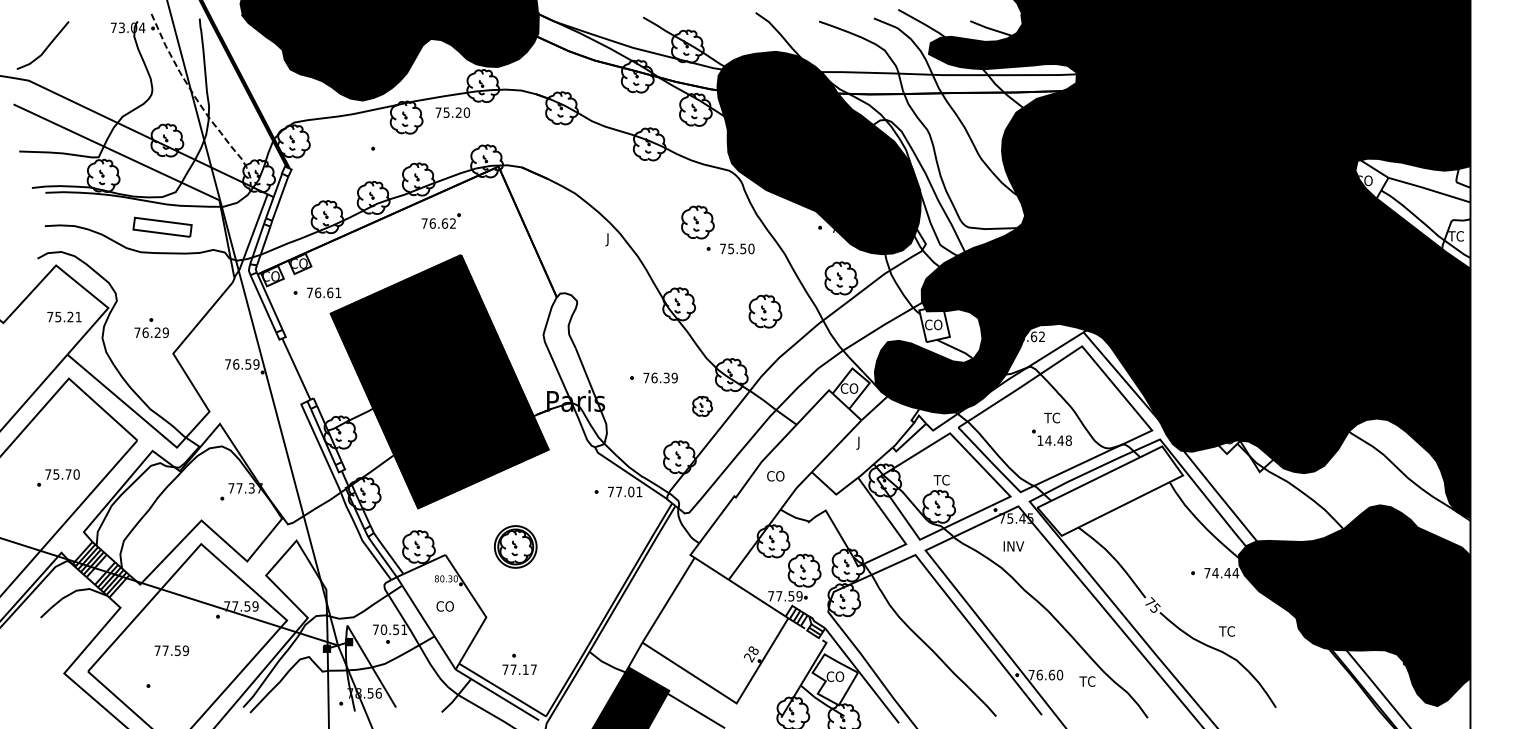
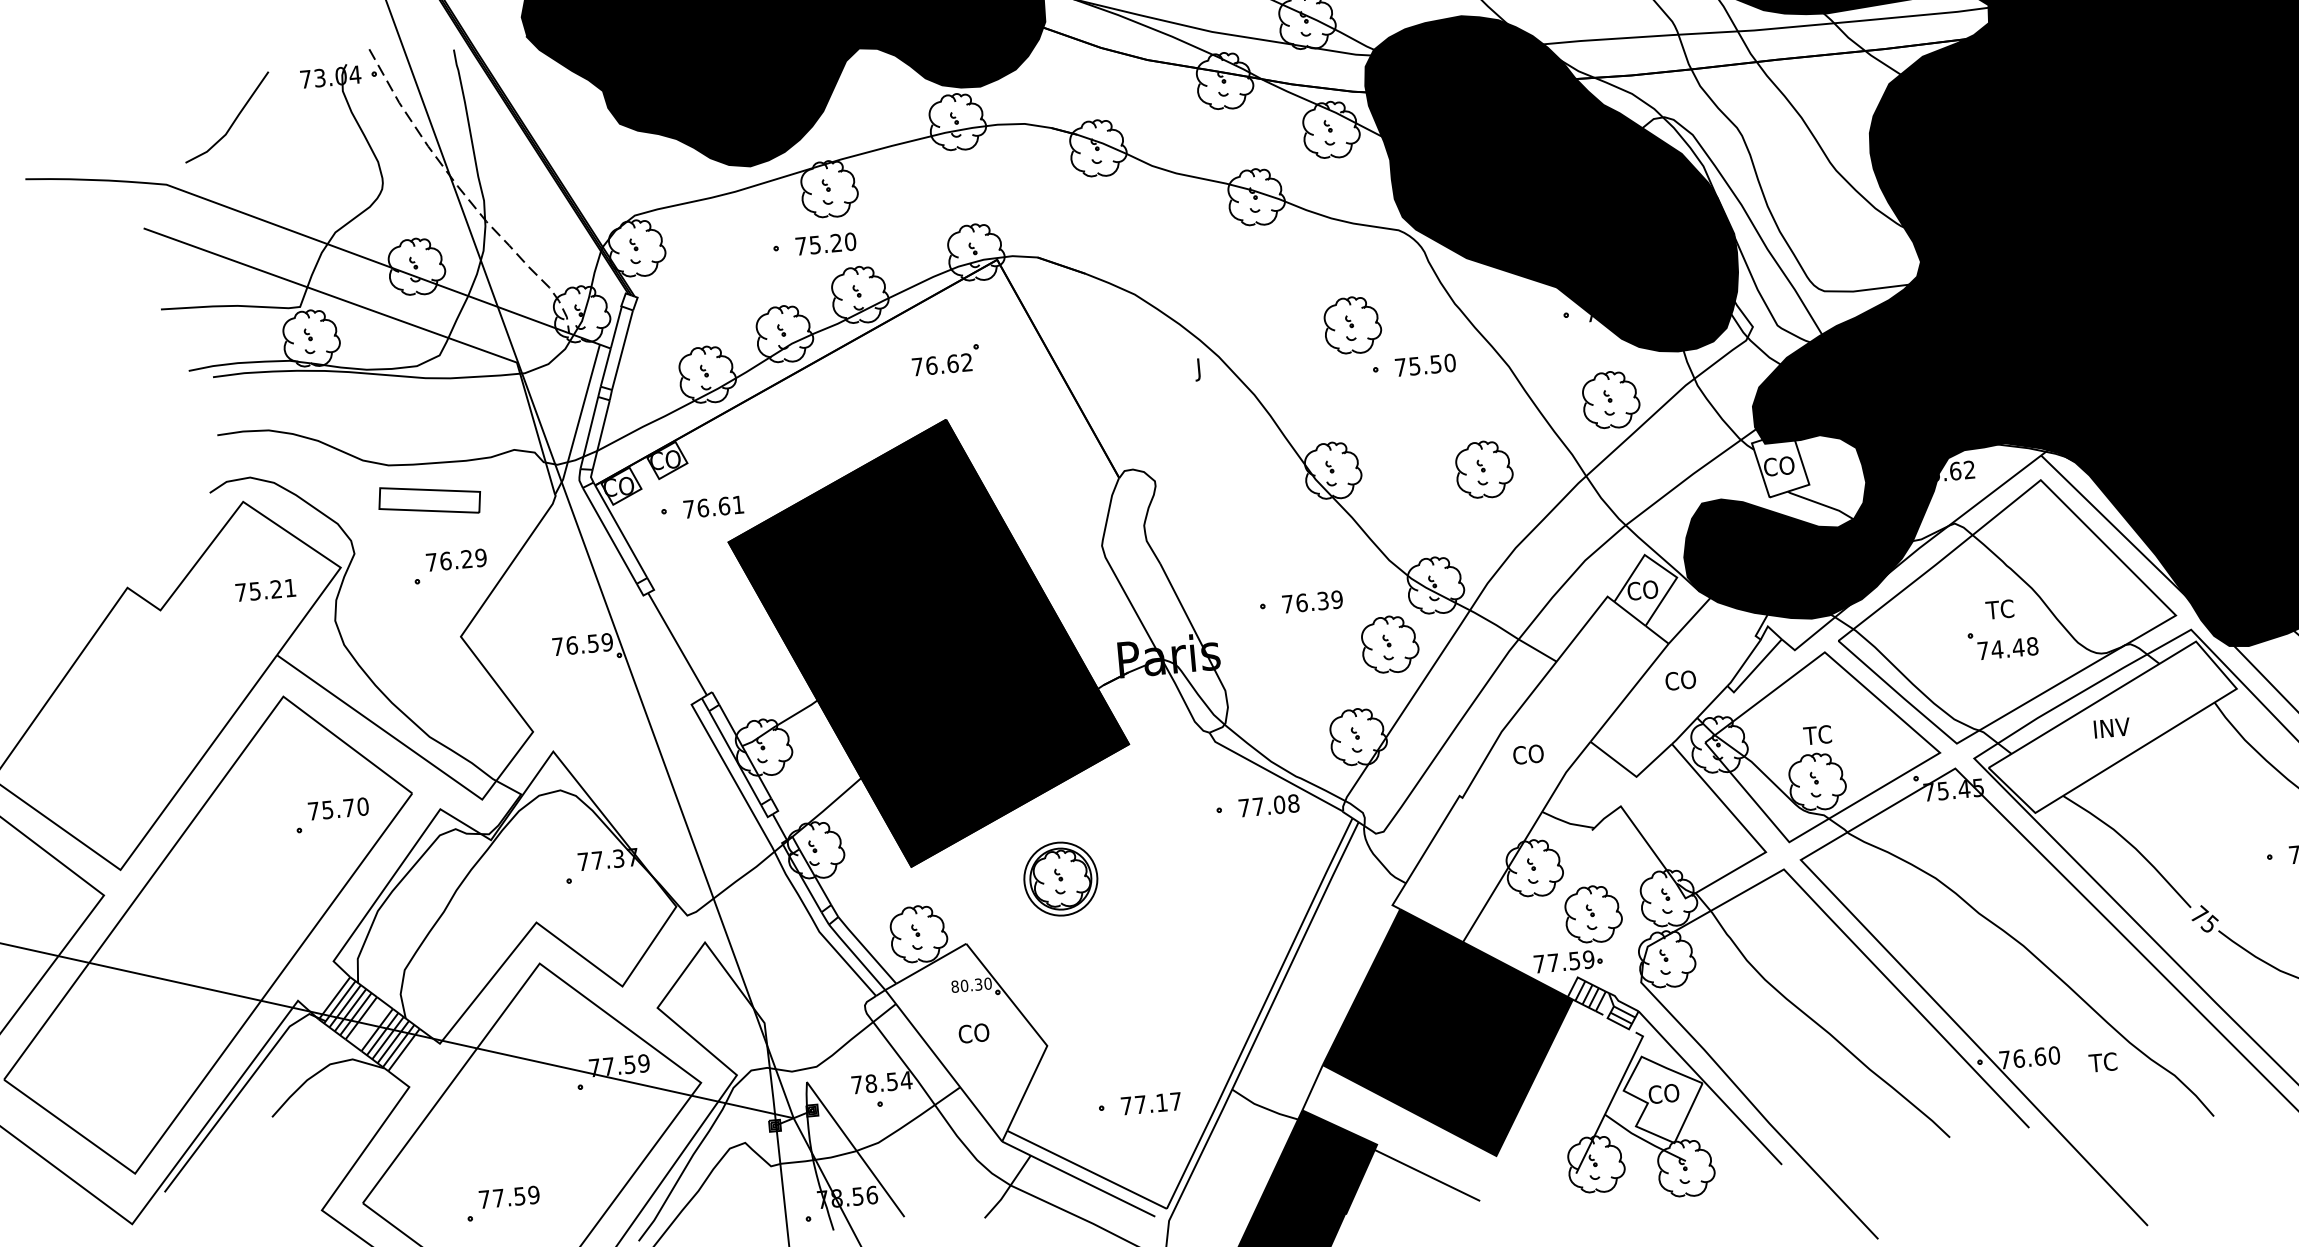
line: (45, 48) -> (232, 122), moved
text: (452, 112) -> (825, 243), moved
part: (440, 220) -> (944, 359), moved
part: (162, 226) -> (429, 498), moved
text: (151, 332) -> (456, 559), moved
part: (702, 406) -> (1389, 644), size x1.67
text: (1040, 440) -> (1983, 650), 14.48 -> 74.48
text: (865, 442) -> (1679, 681), J -> CO
part: (58, 477) -> (331, 814), moved
text: (639, 491) -> (1293, 802), 77.01 -> 77.08
part: (515, 546) -> (1060, 878), moved
text: (1013, 546) -> (2111, 728), moved
text: (393, 629) -> (887, 1081), 70.51 -> 78.54
fill: (715, 630) -> (1447, 1032), added
text: (171, 650) -> (508, 1196), moved
text: (519, 669) -> (1151, 1103), moved

